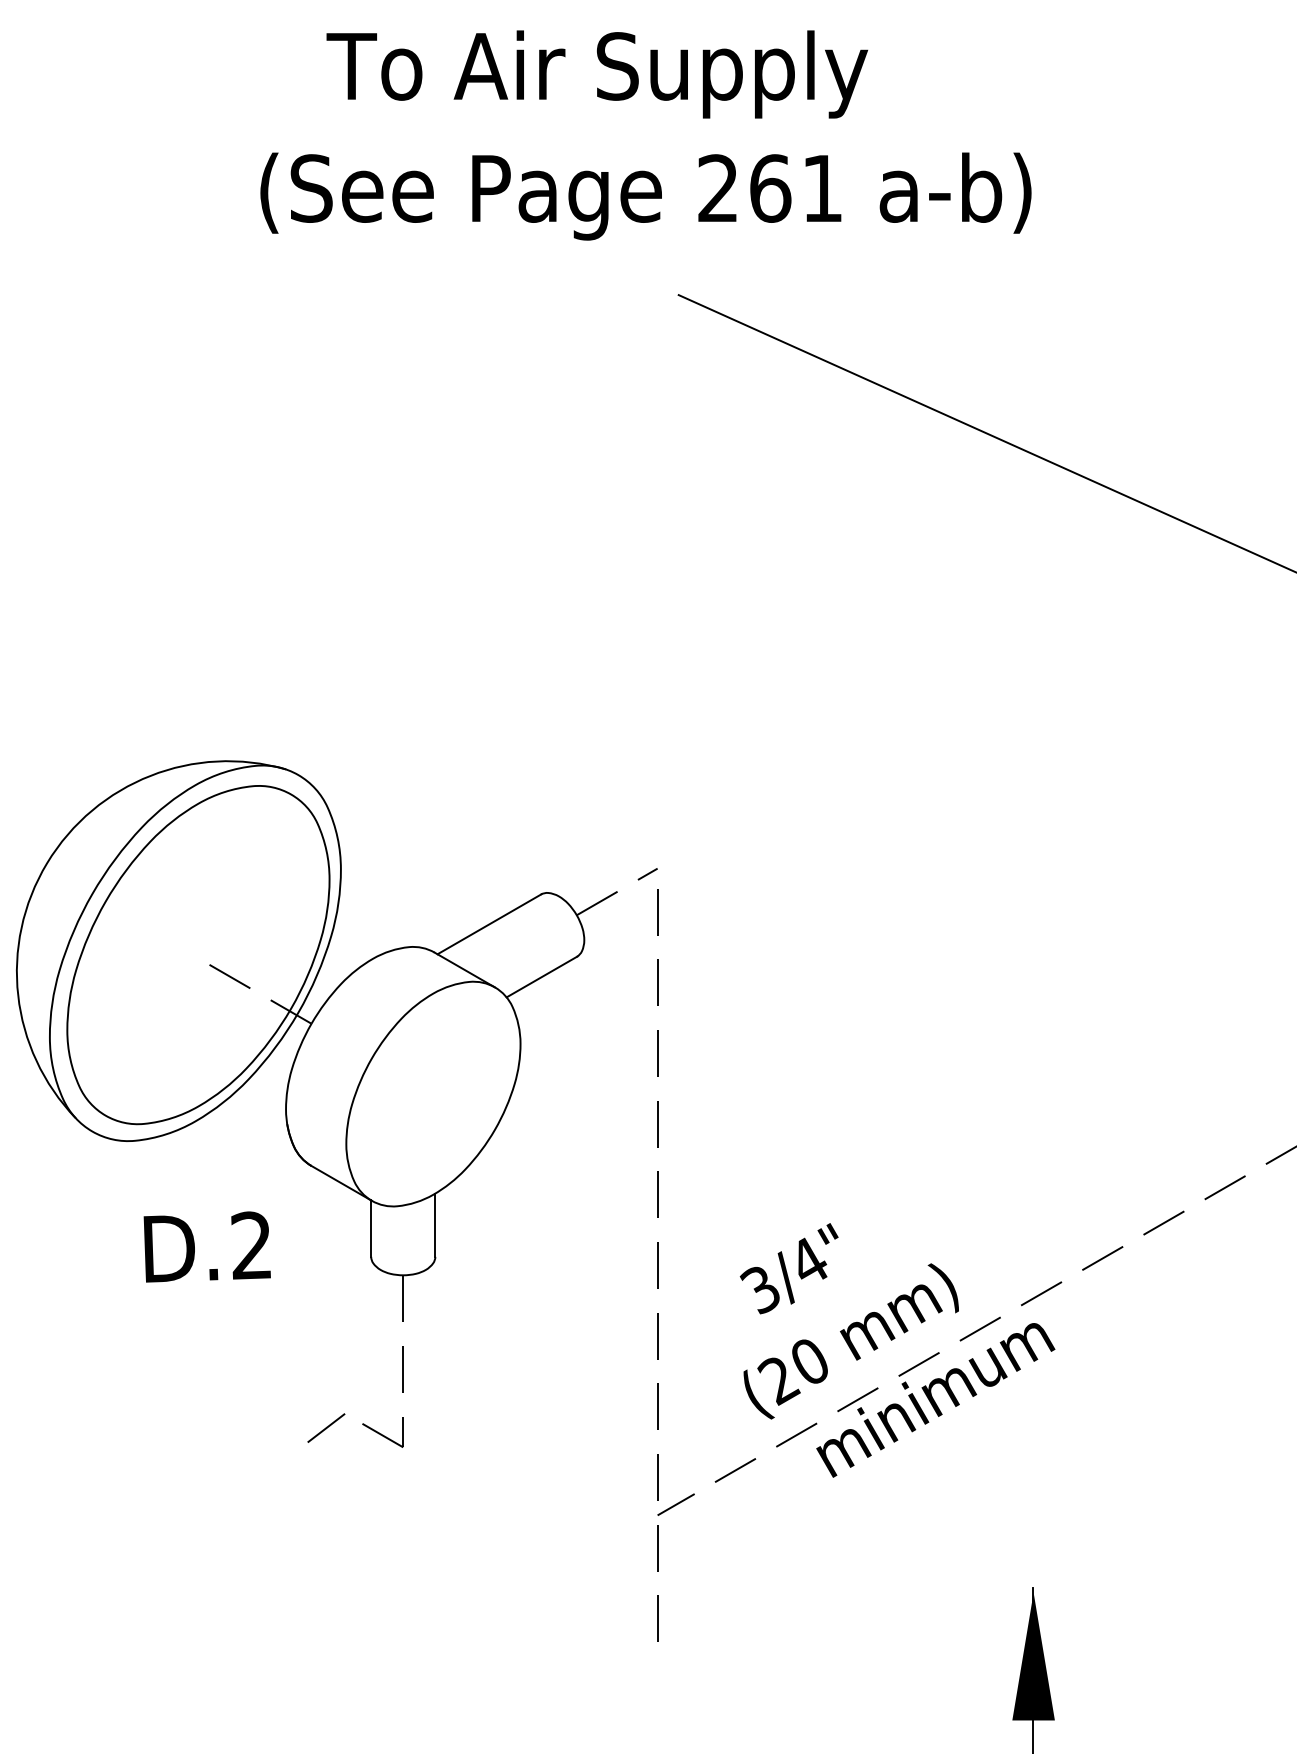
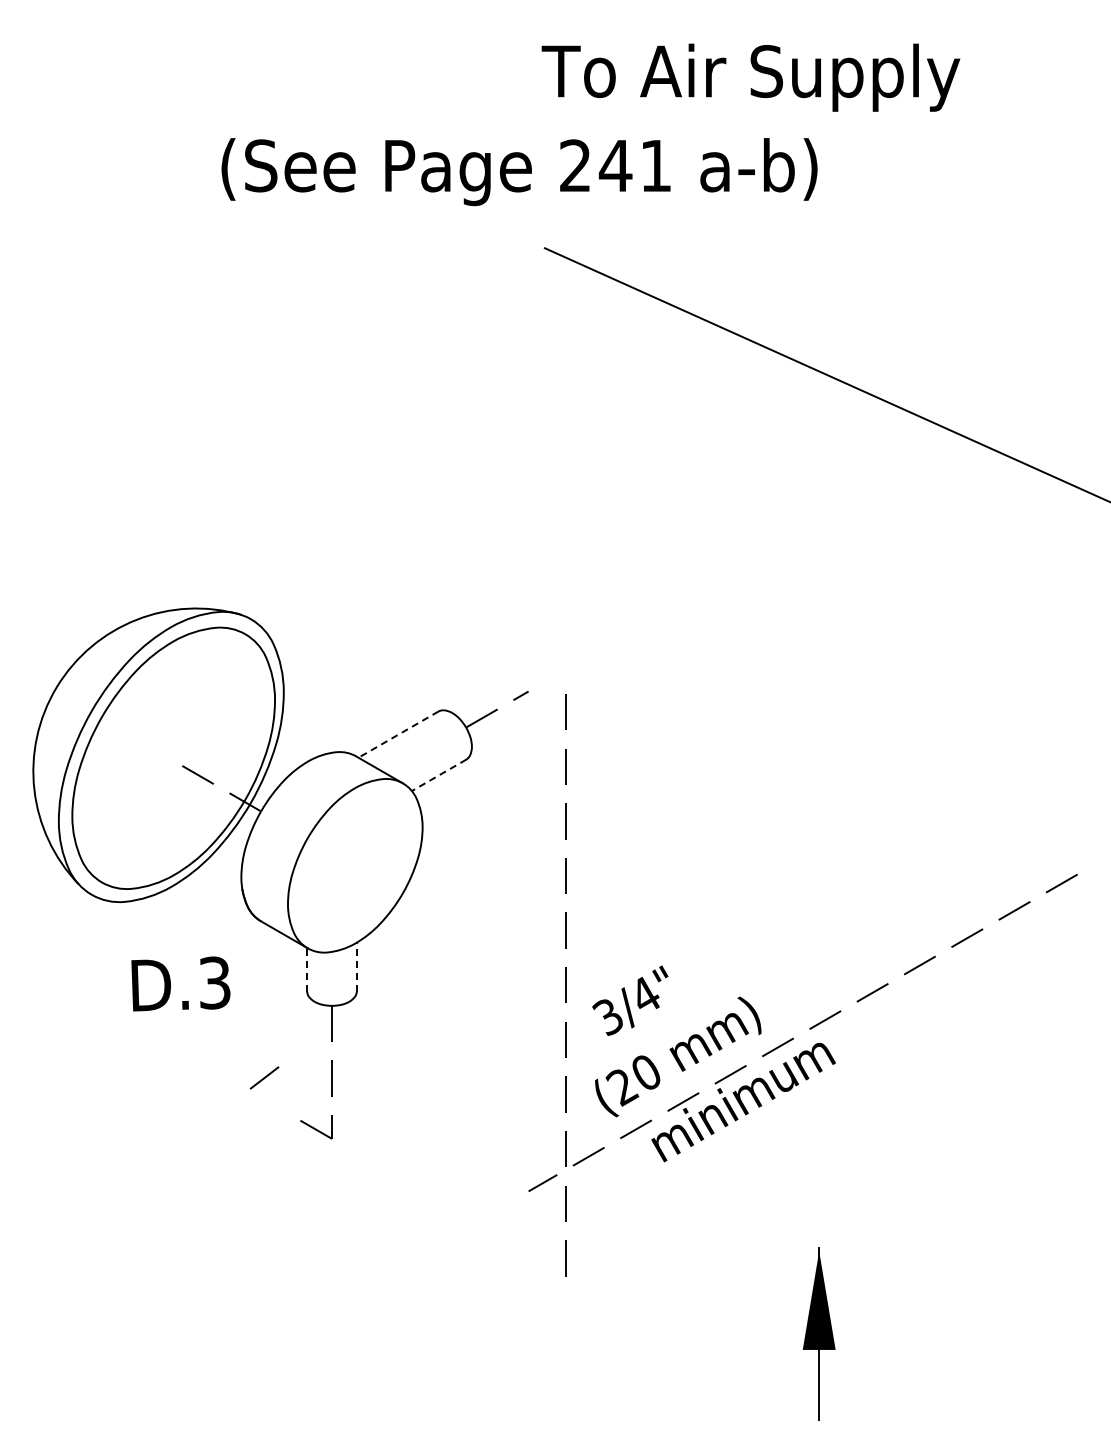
text: (596, 74) -> (750, 77), moved
text: (770, 188) -> (615, 165), 261 -> 241
line: (489, 924) -> (398, 734), solid -> dashed
line: (541, 977) -> (438, 775), solid -> dashed
line: (434, 1224) -> (356, 966), solid -> dashed
line: (371, 1228) -> (307, 969), solid -> dashed
text: (251, 1245) -> (214, 982), D.2 -> D.3
line: (657, 1265) -> (565, 985), moved
line: (326, 1427) -> (264, 1077), moved

